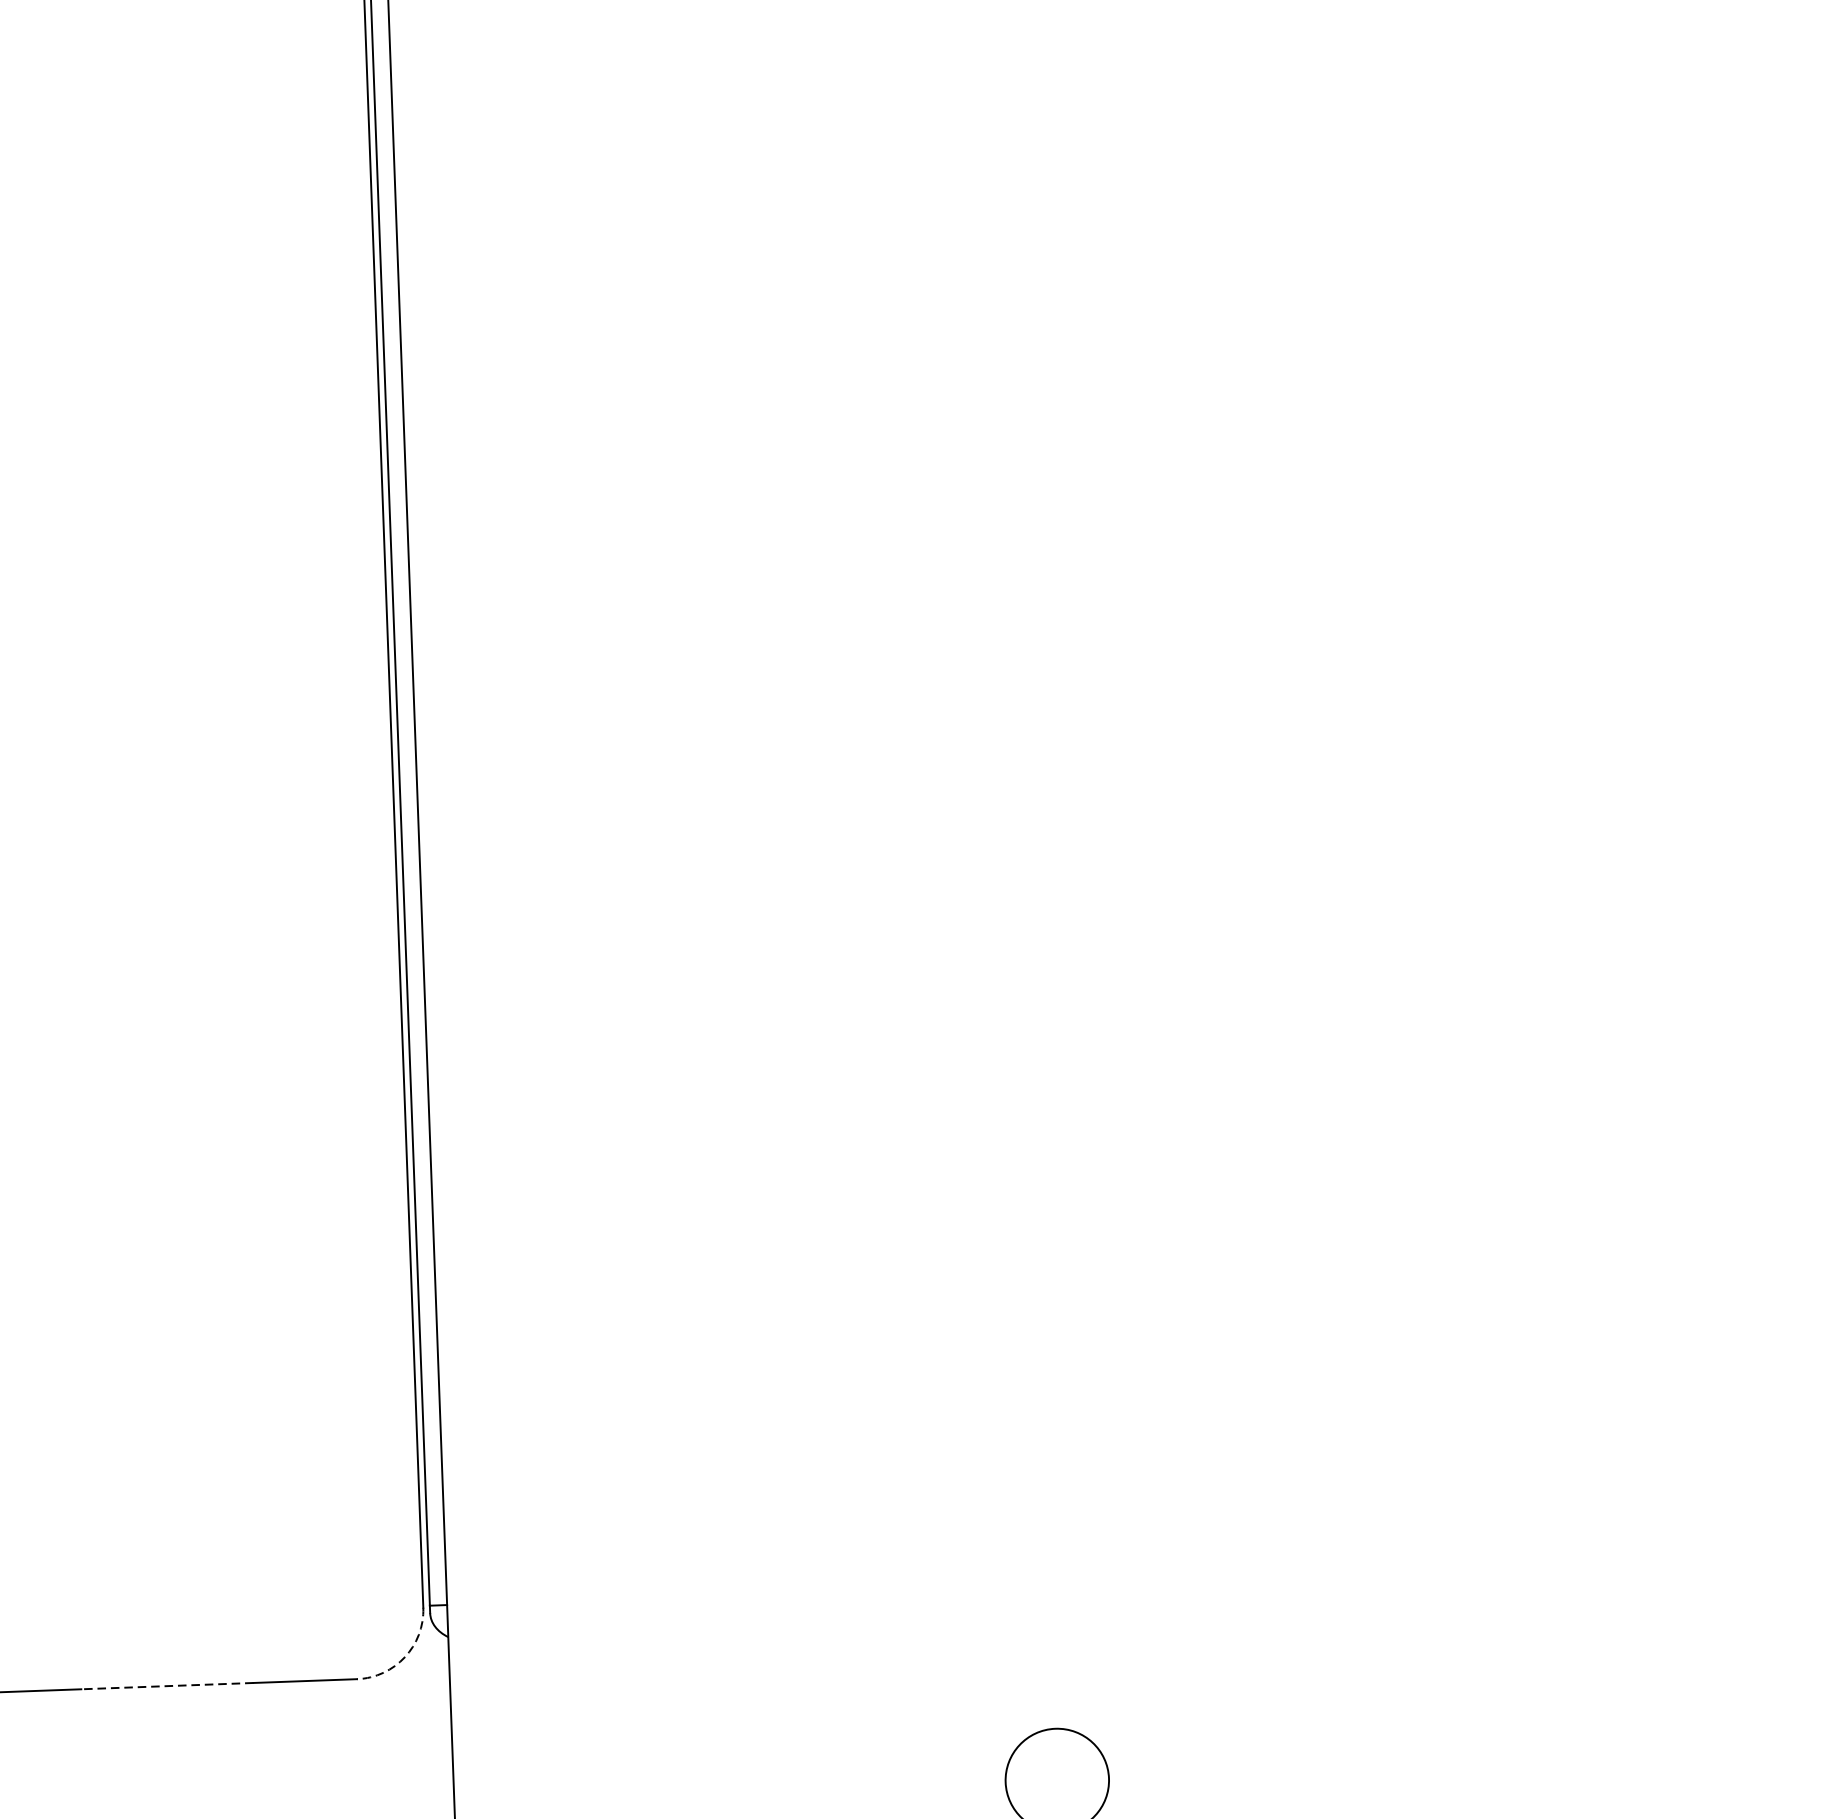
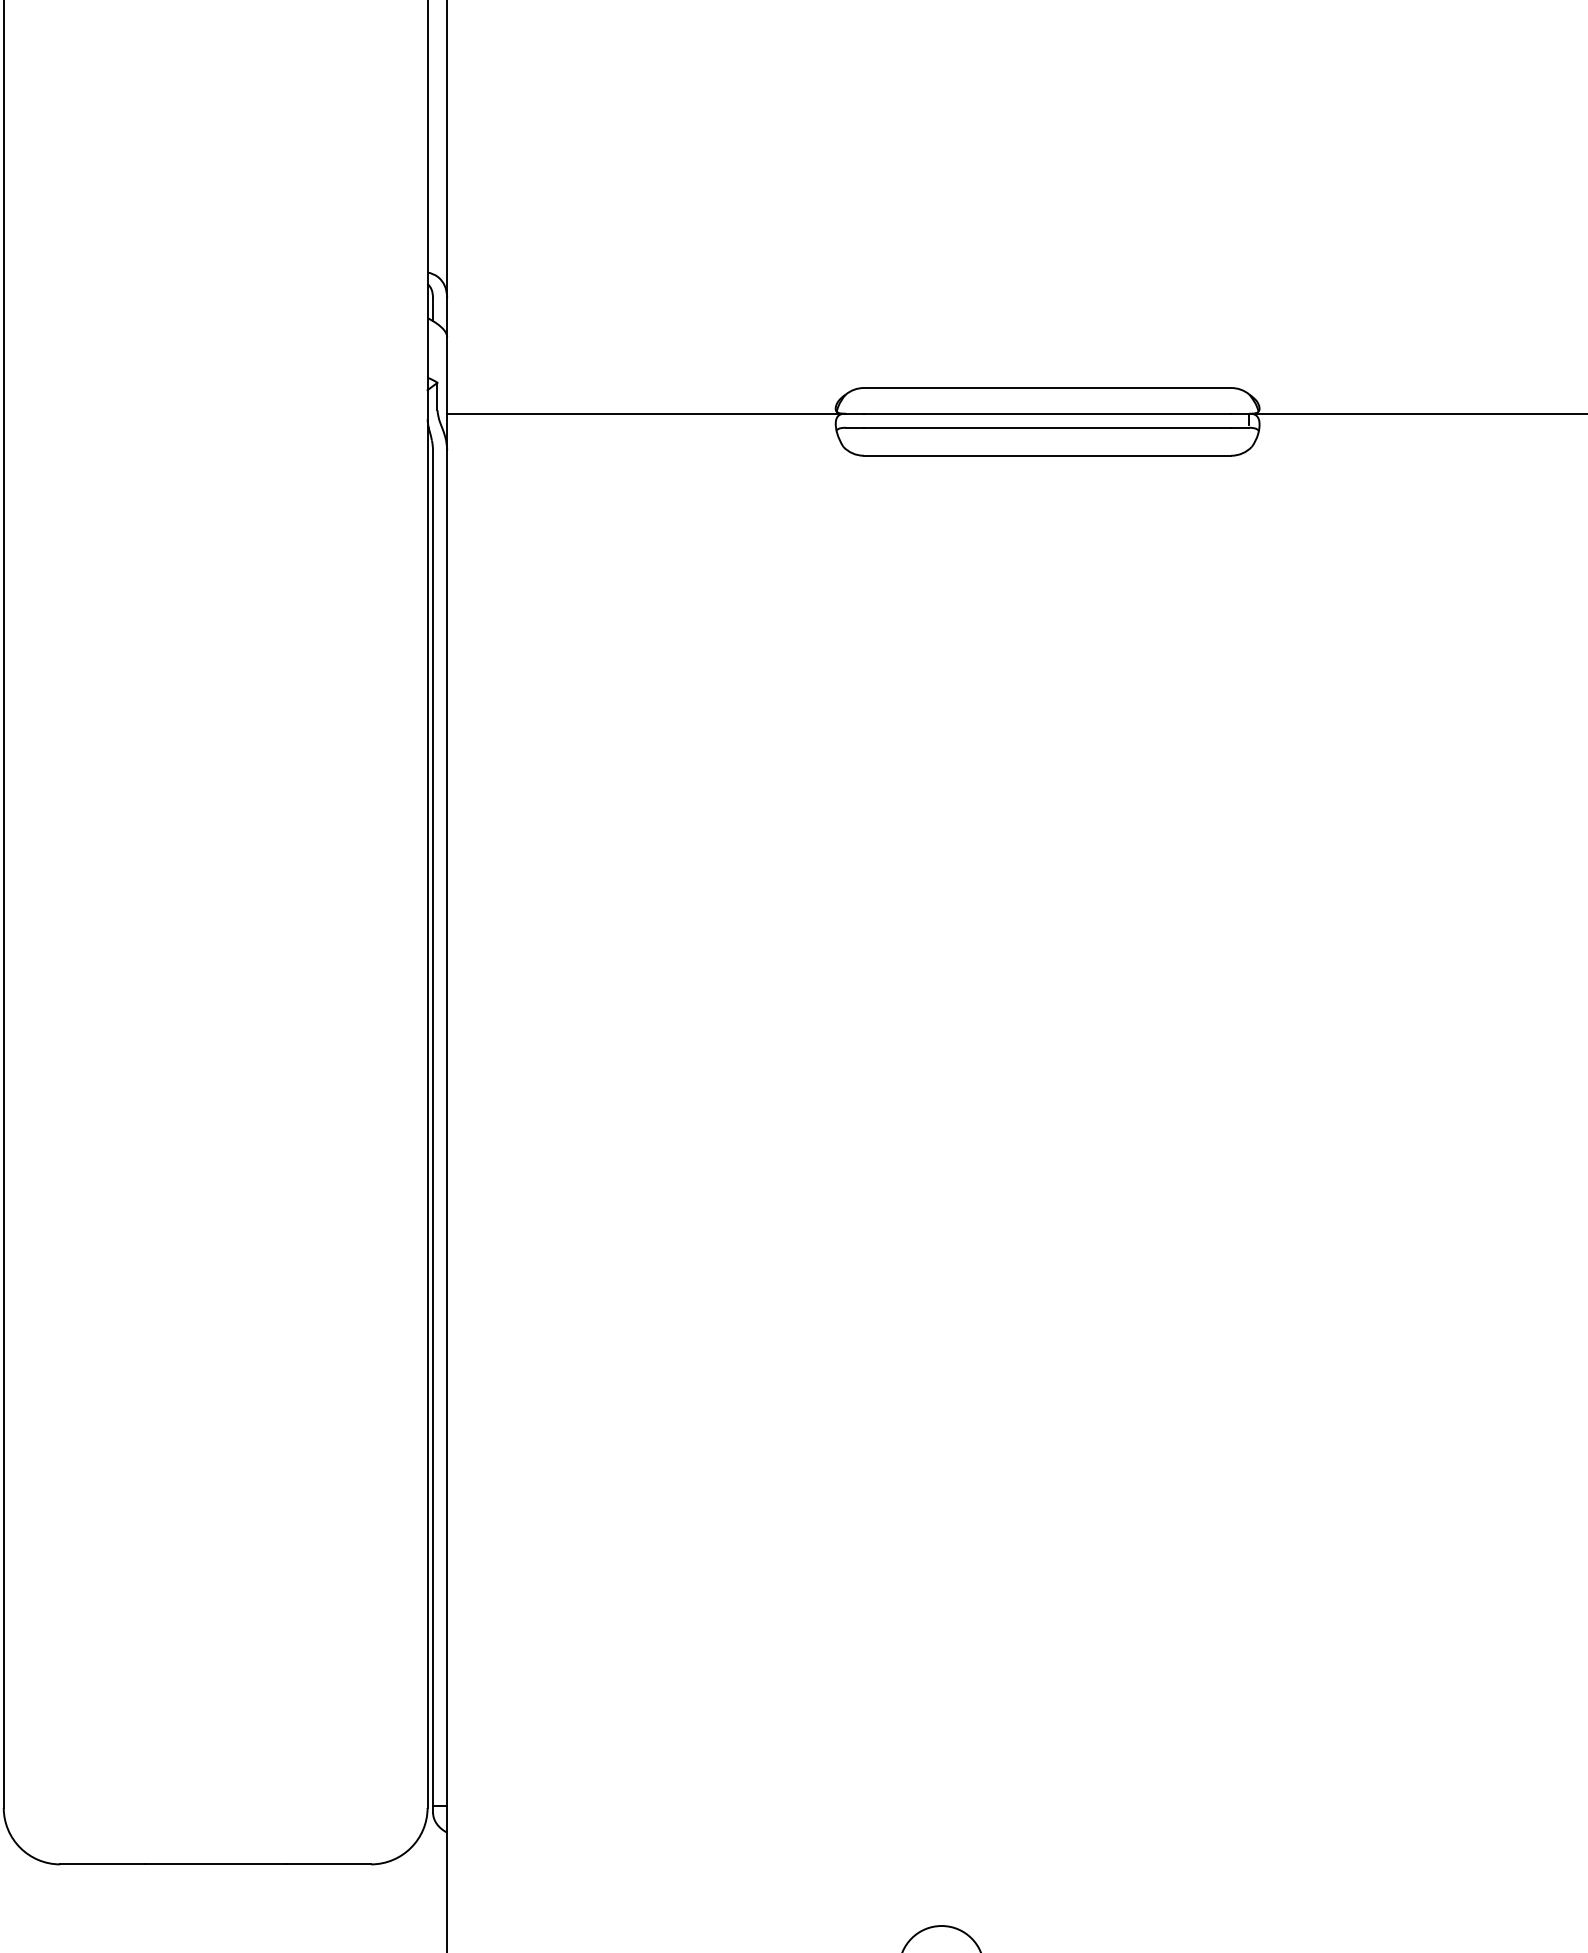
arc: (405, 1656) -> (411, 1847), dashed -> solid
line: (167, 1686) -> (215, 1864), dashed -> solid

